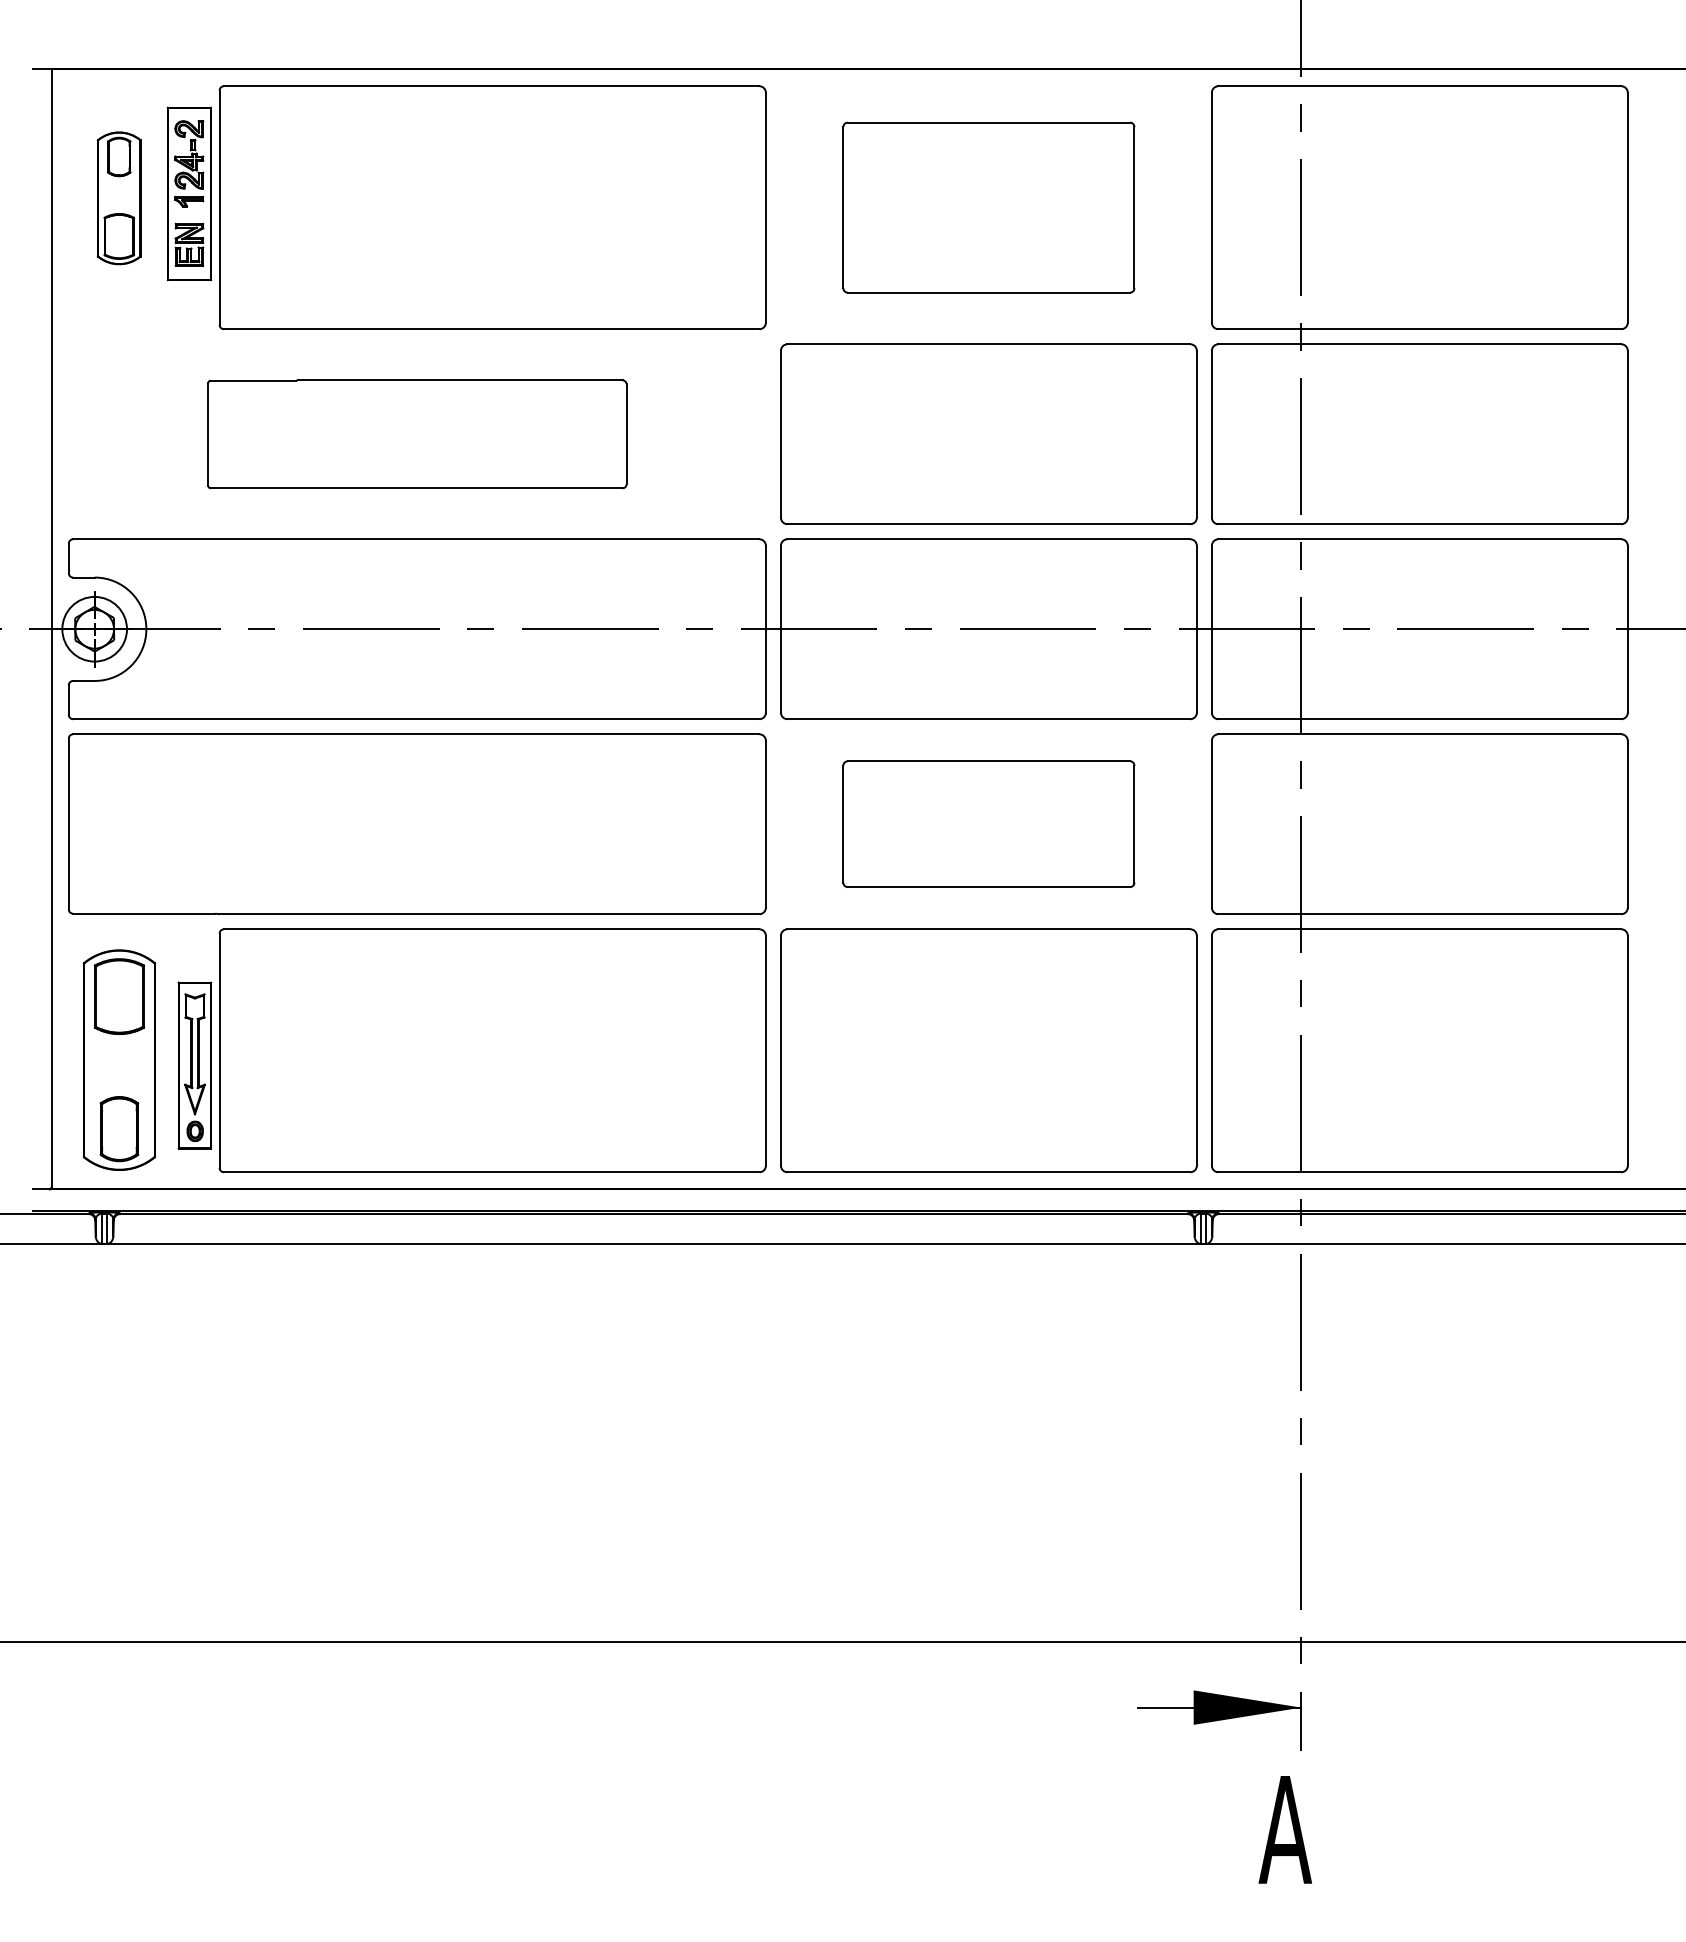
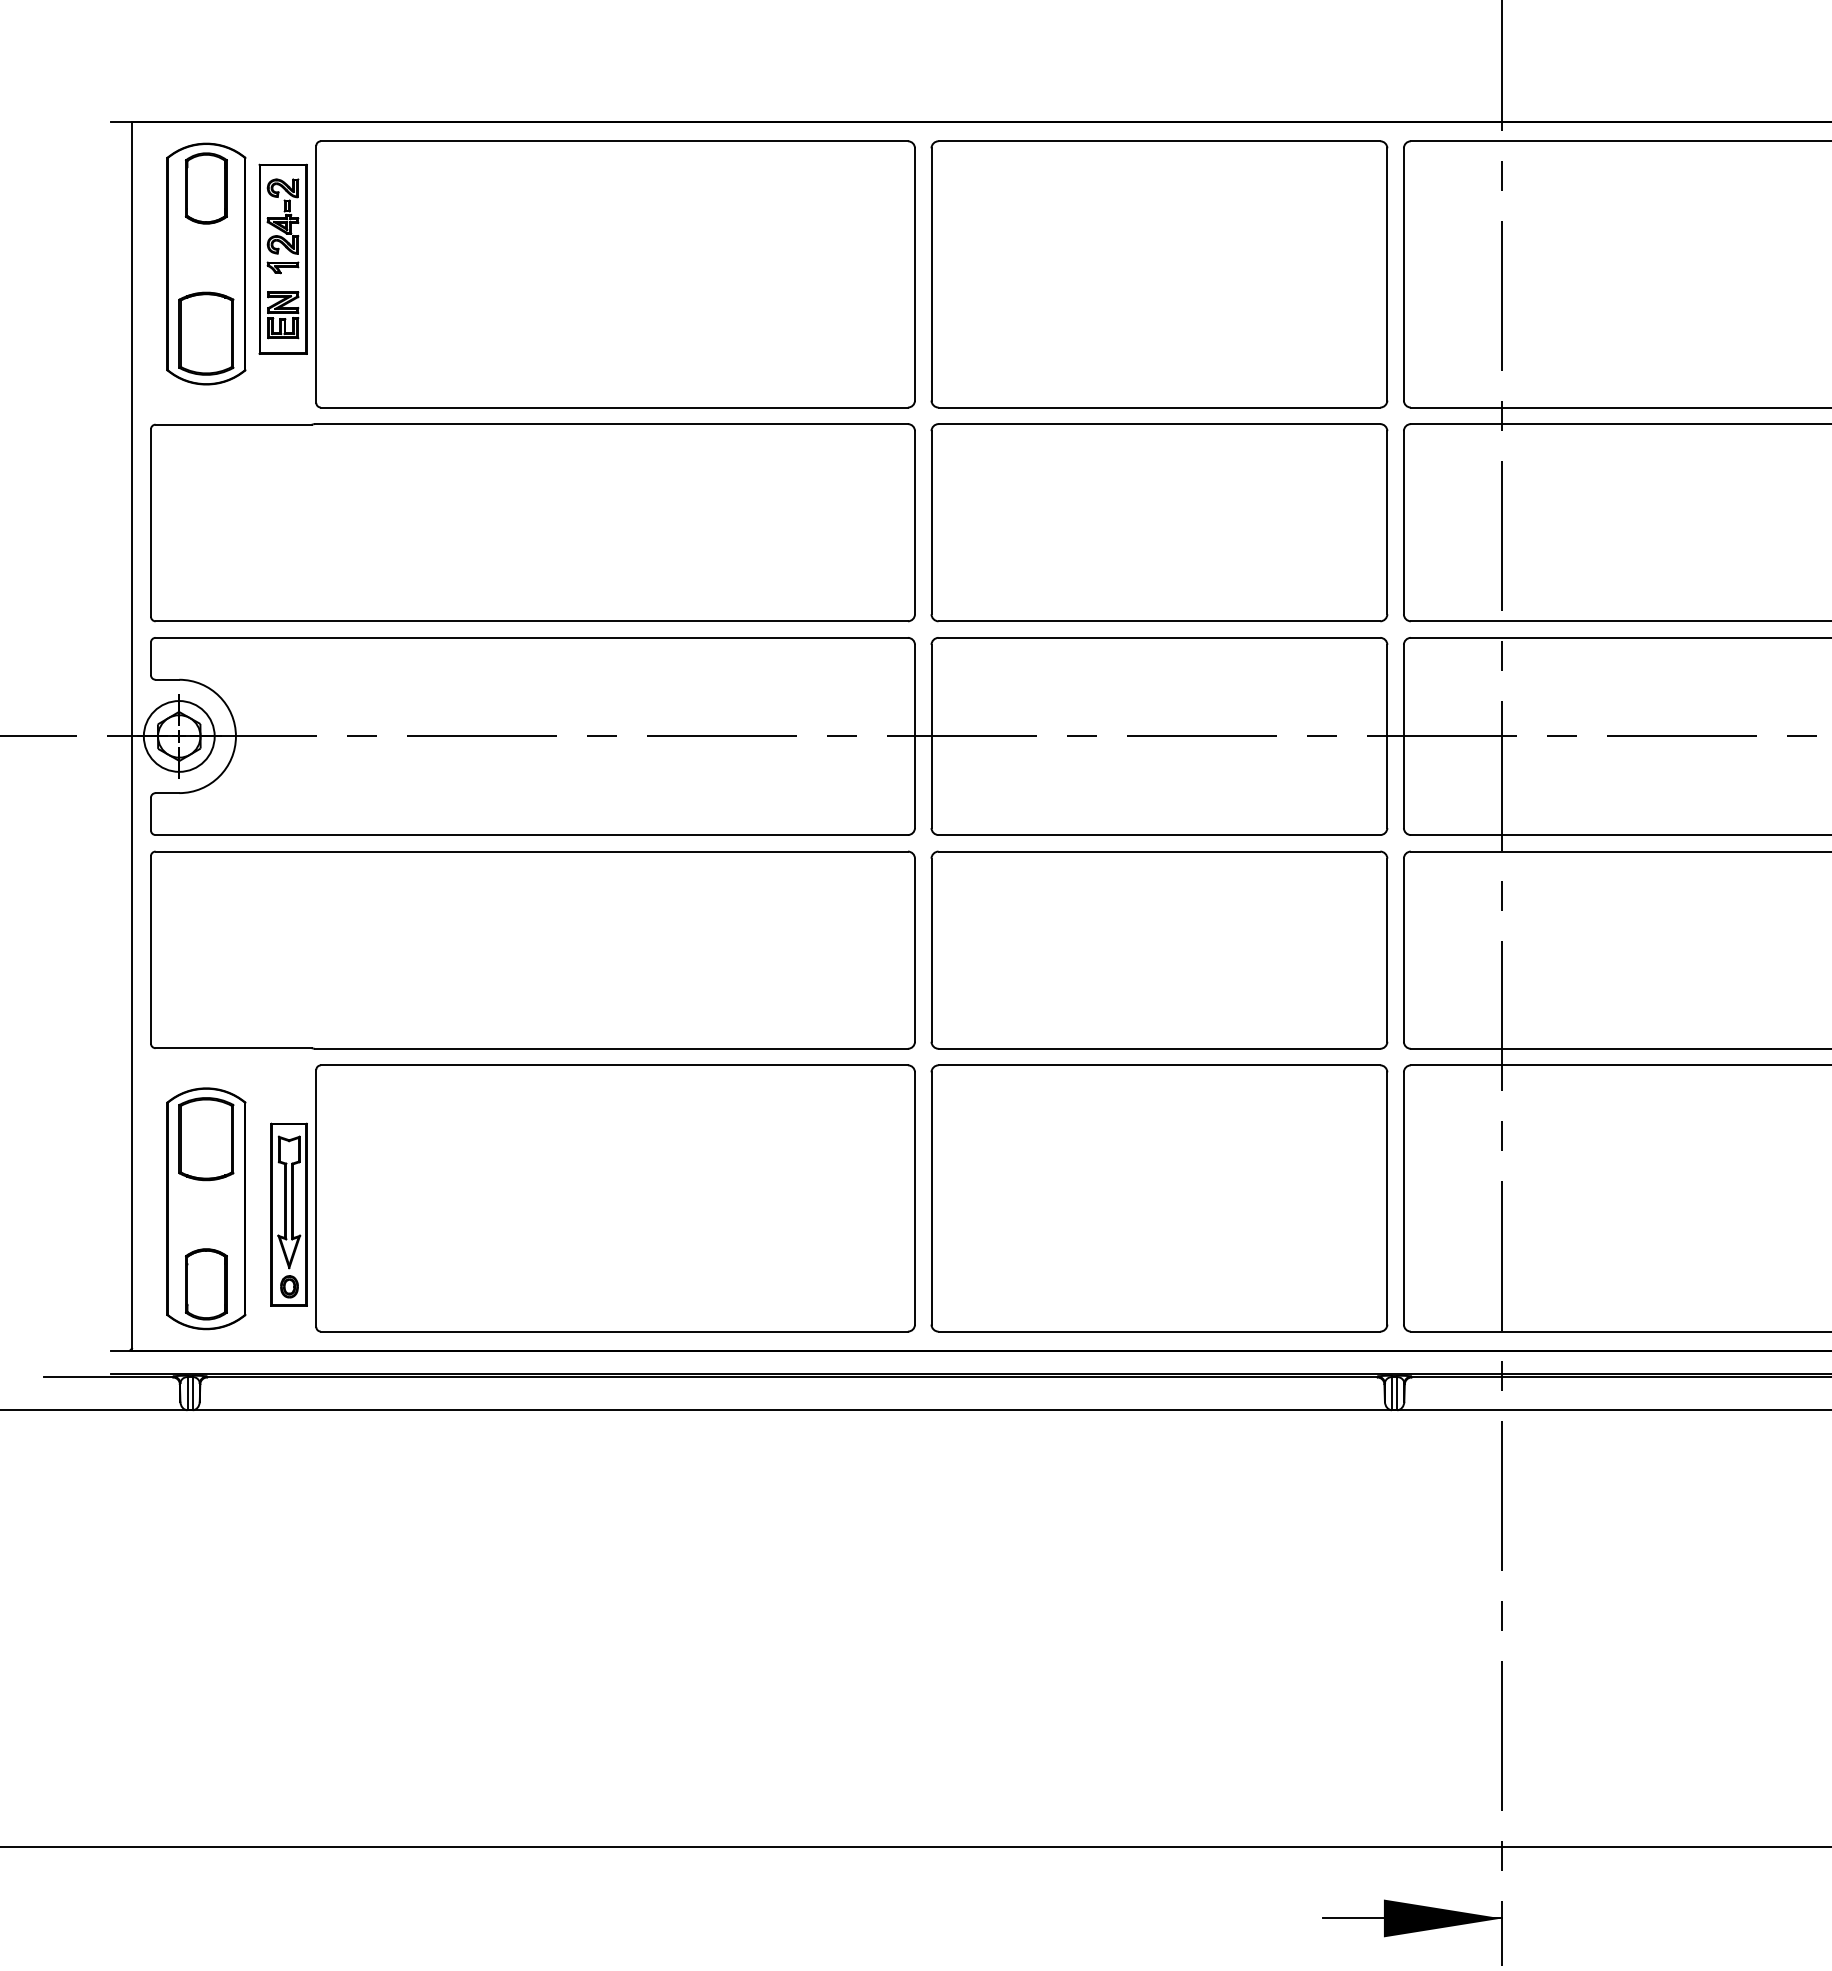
part: (118, 198) -> (205, 264), size x1.67
part: (988, 207) -> (1159, 274), size x1.43
part: (417, 434) -> (533, 522), size x1.67
part: (988, 823) -> (1159, 949), size x1.43

